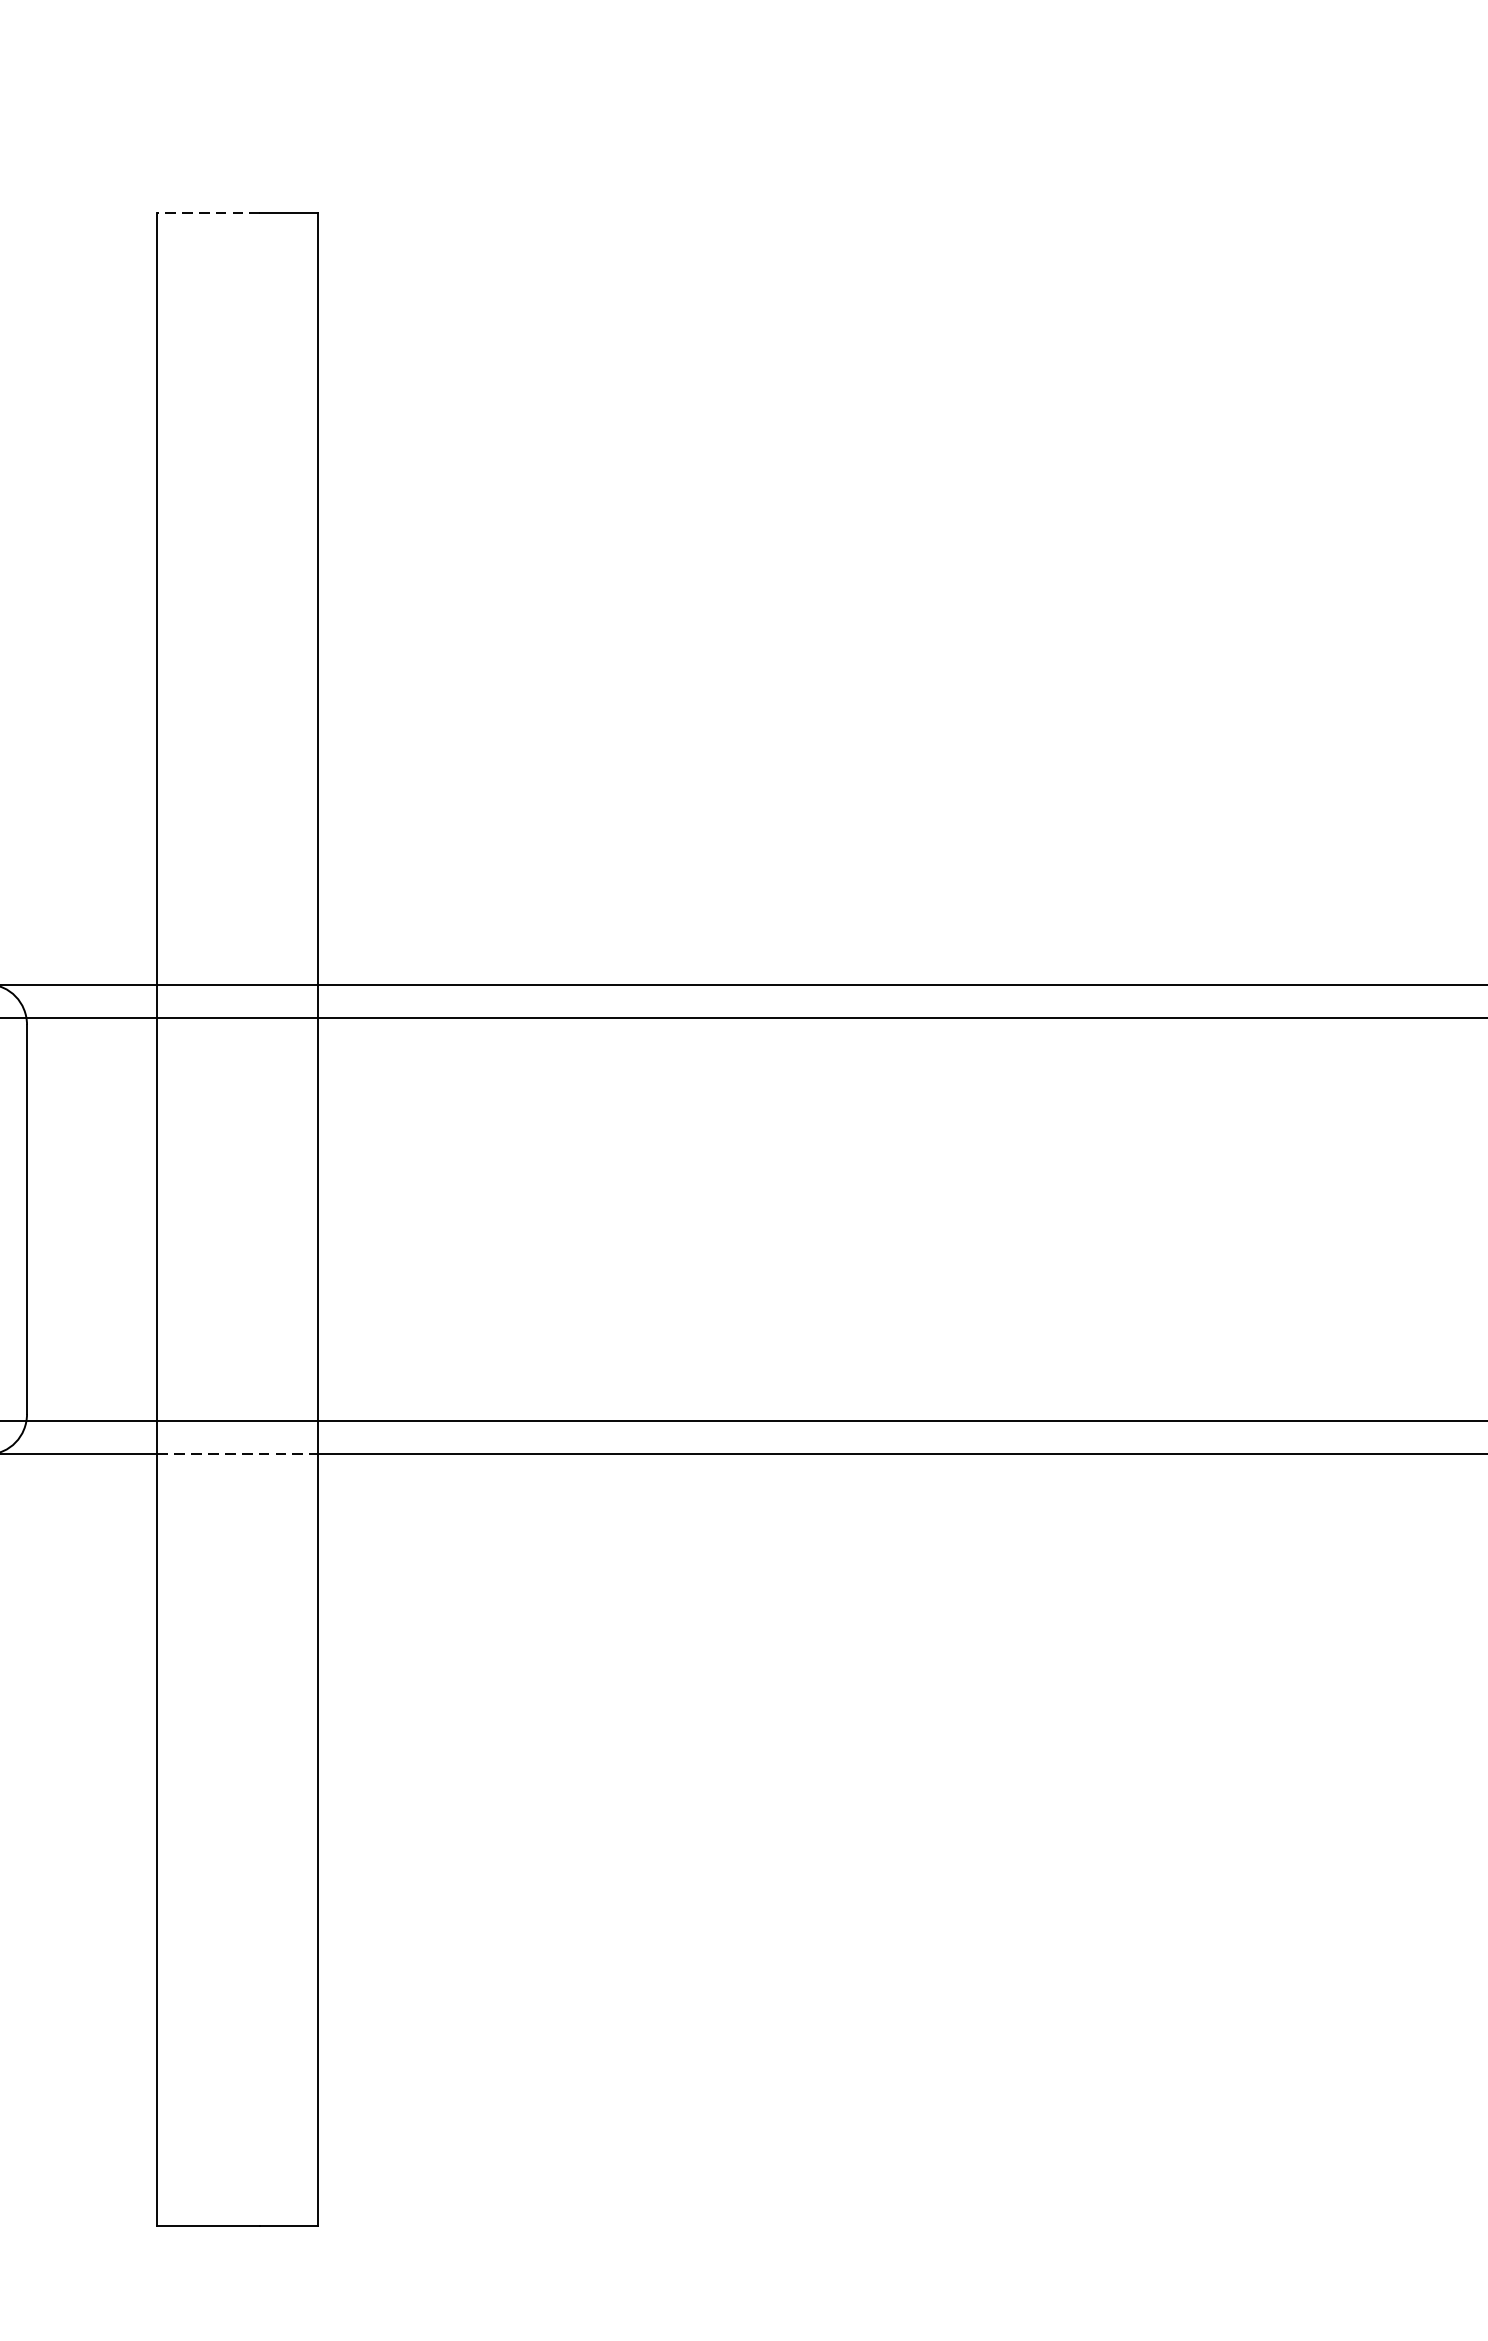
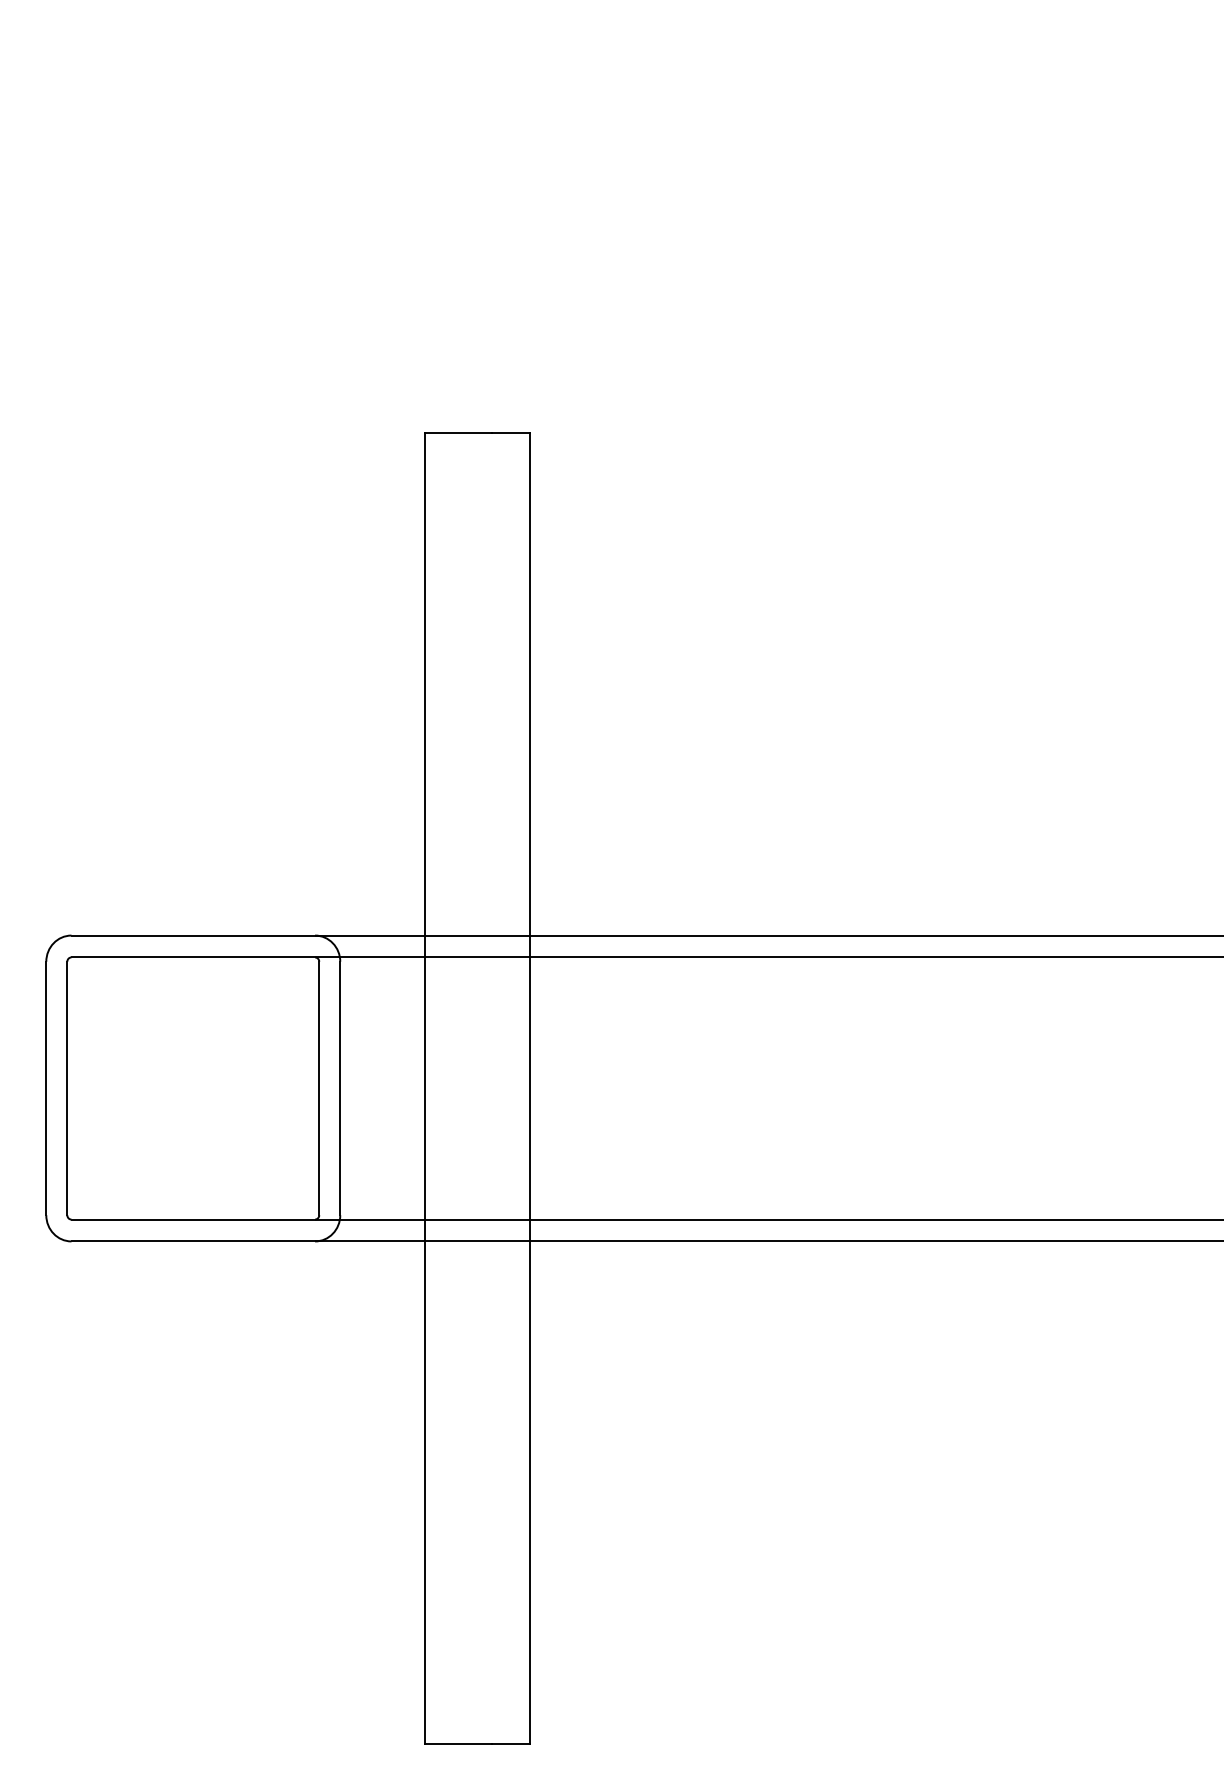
line: (208, 213) -> (458, 433), dashed -> solid
line: (239, 1454) -> (478, 1241), dashed -> solid

